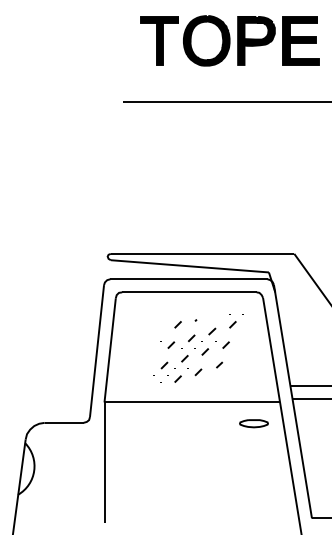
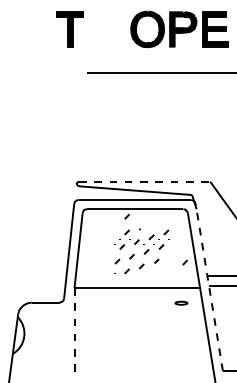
part: (159, 40) -> (70, 29), moved
line: (202, 253) -> (144, 181), solid -> dashed
line: (177, 302) -> (126, 216), added
line: (259, 366) -> (185, 262), added
line: (292, 401) -> (208, 287), solid -> dashed
part: (253, 423) -> (181, 303), size x0.6
line: (104, 463) -> (74, 331), solid -> dashed

